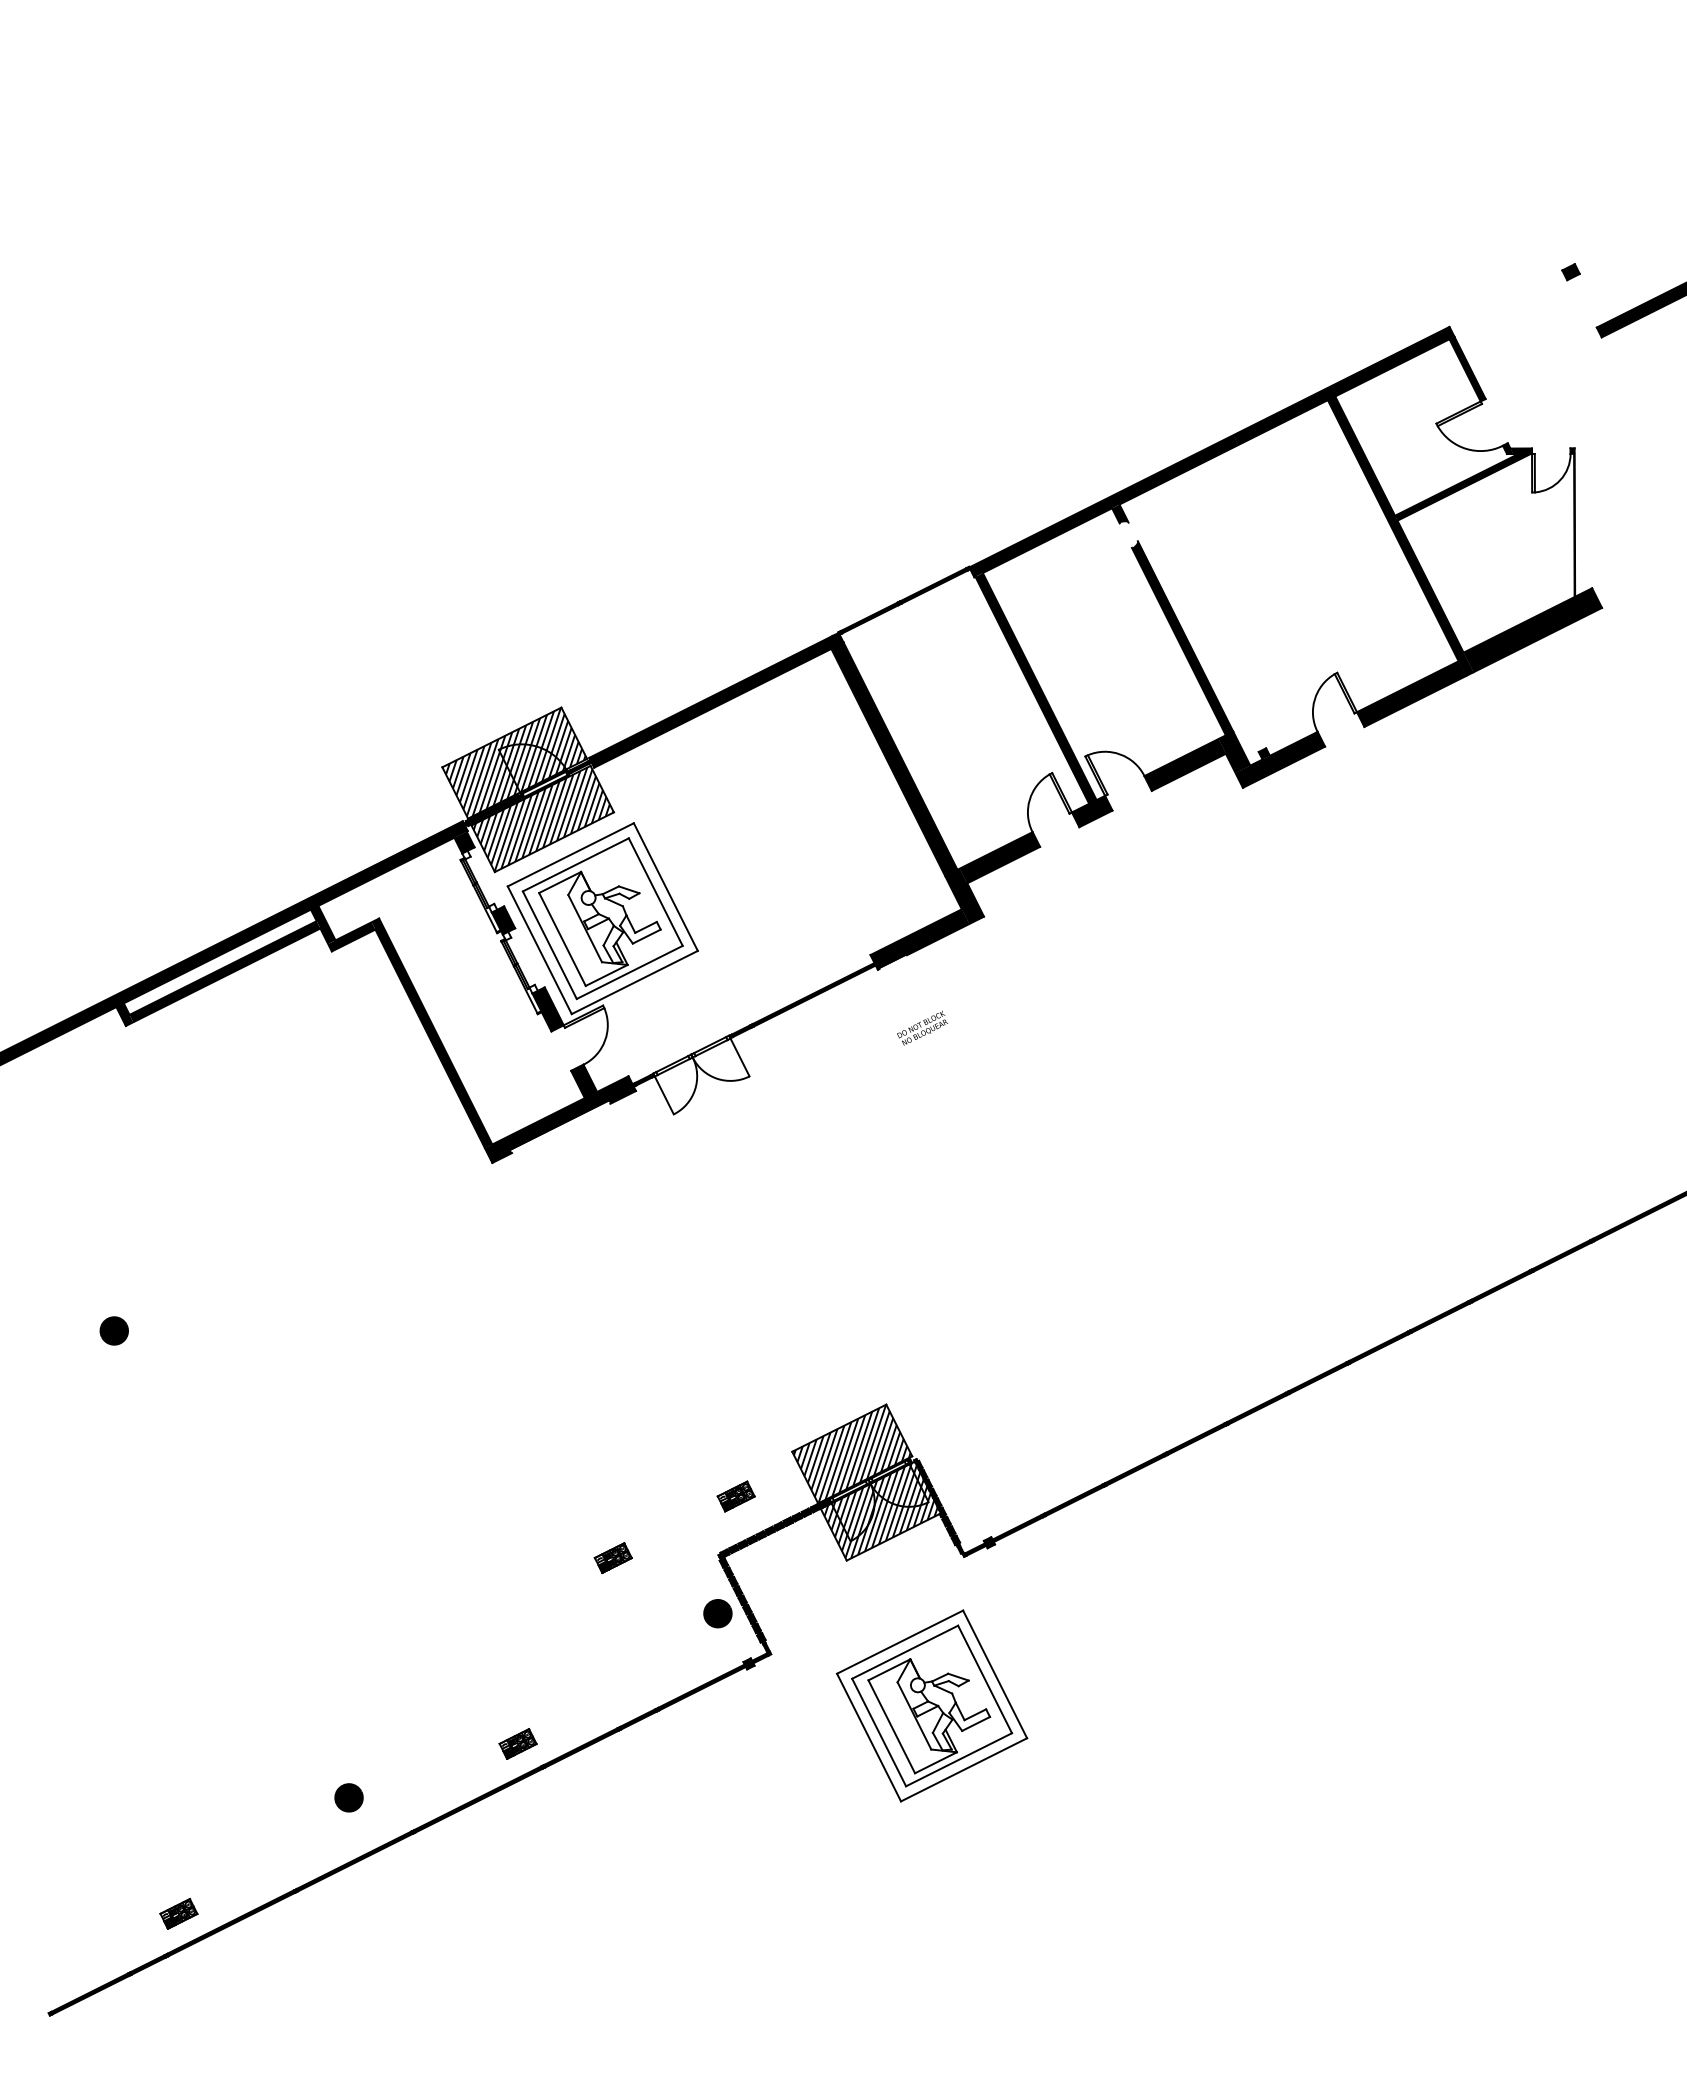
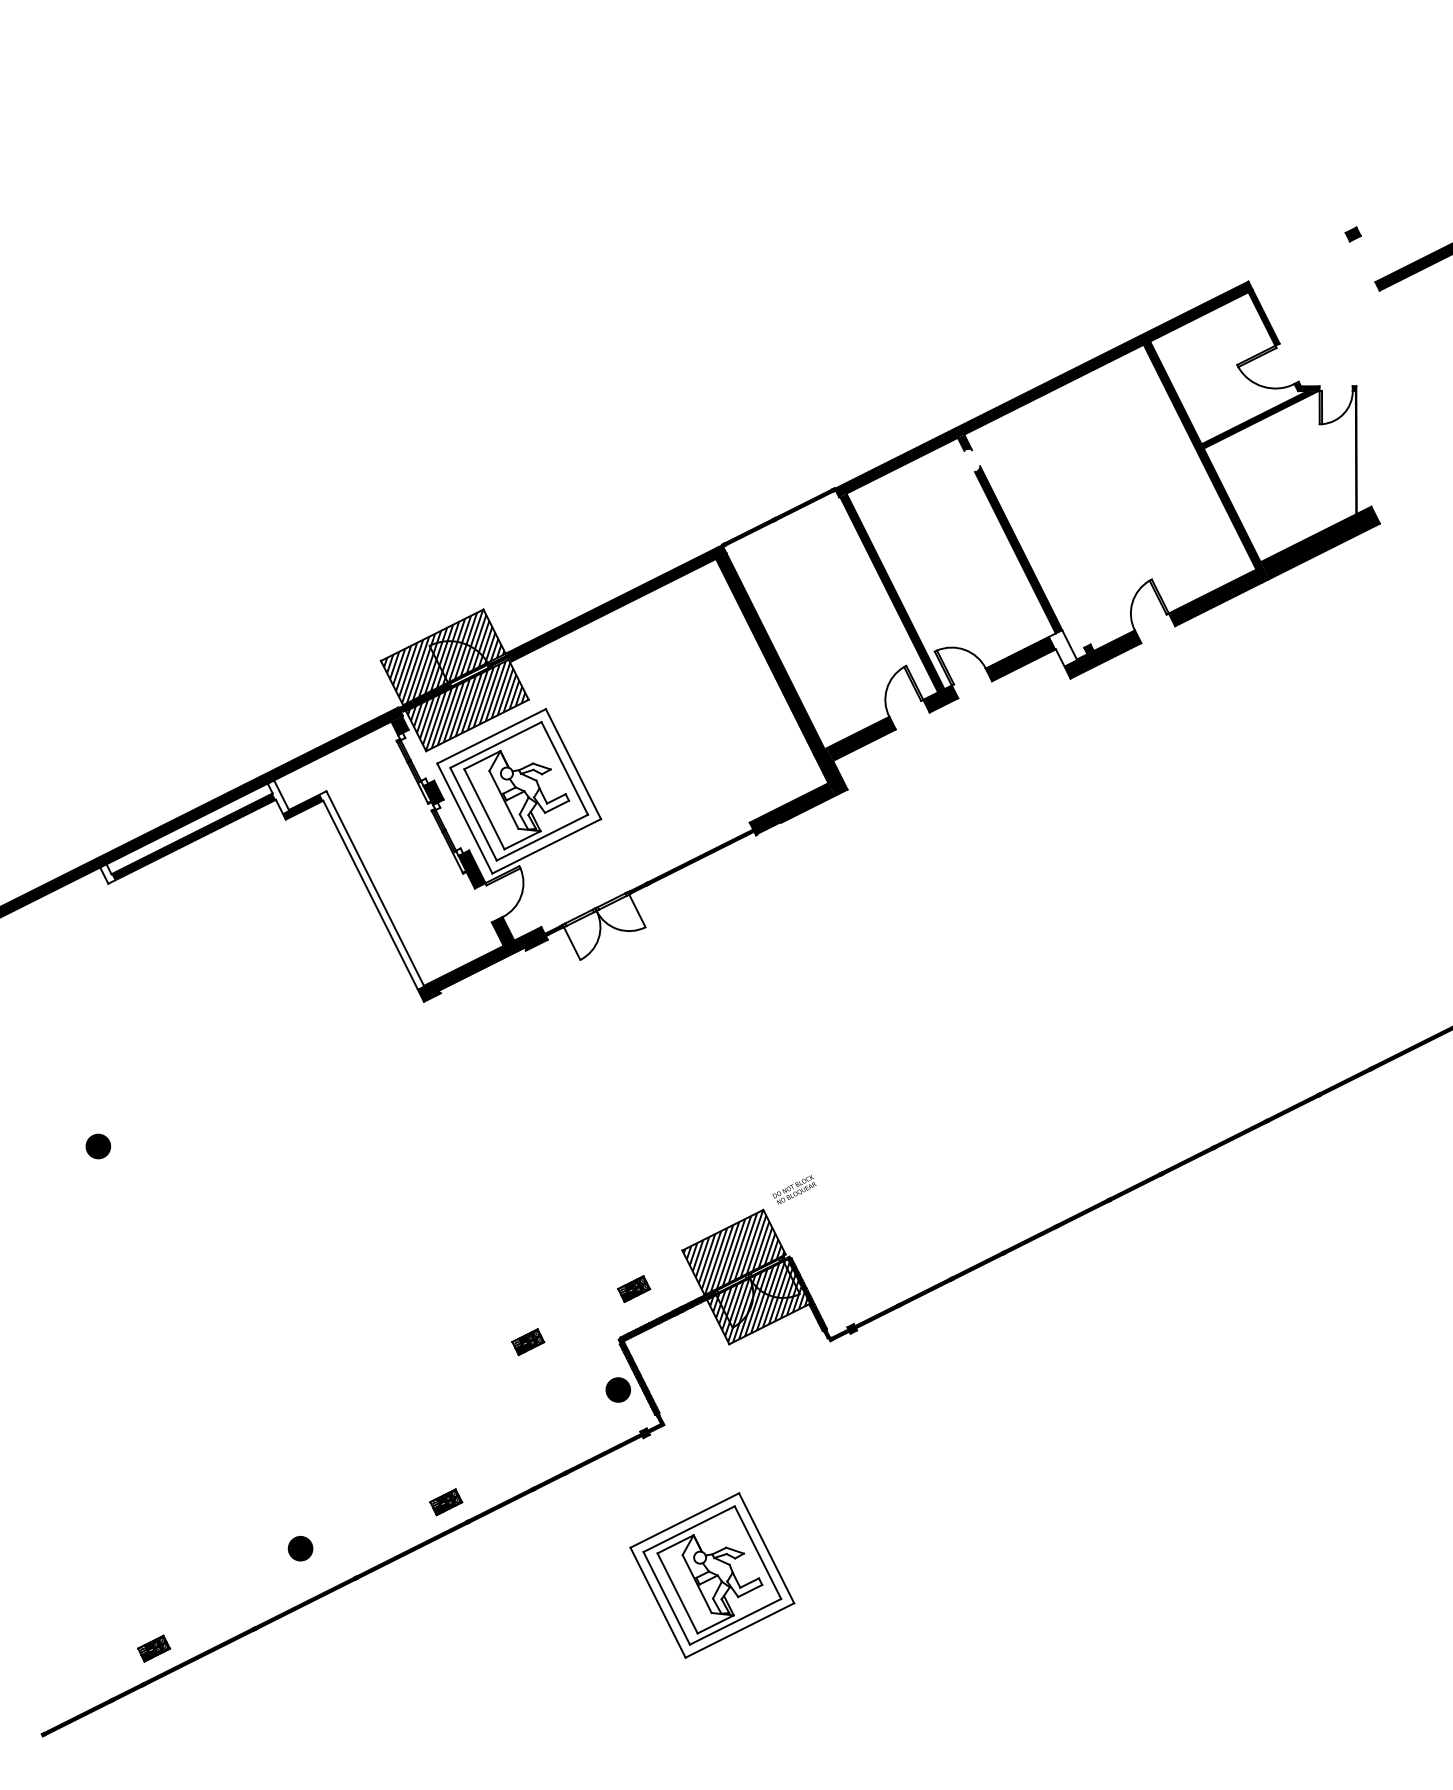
fill: (1234, 752) -> (1063, 648), removed
fill: (322, 924) -> (277, 796), removed
fill: (124, 1014) -> (107, 873), removed
text: (922, 1027) -> (794, 1189), moved
fill: (431, 1033) -> (371, 890), removed
part: (932, 1705) -> (712, 1575), moved

